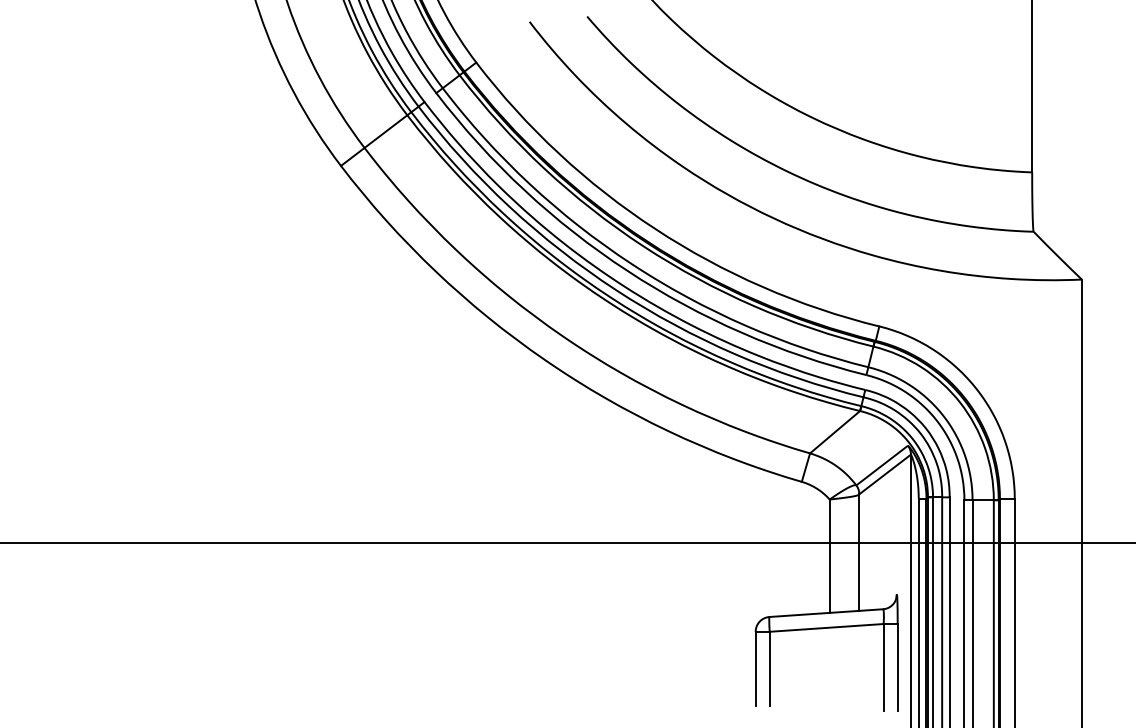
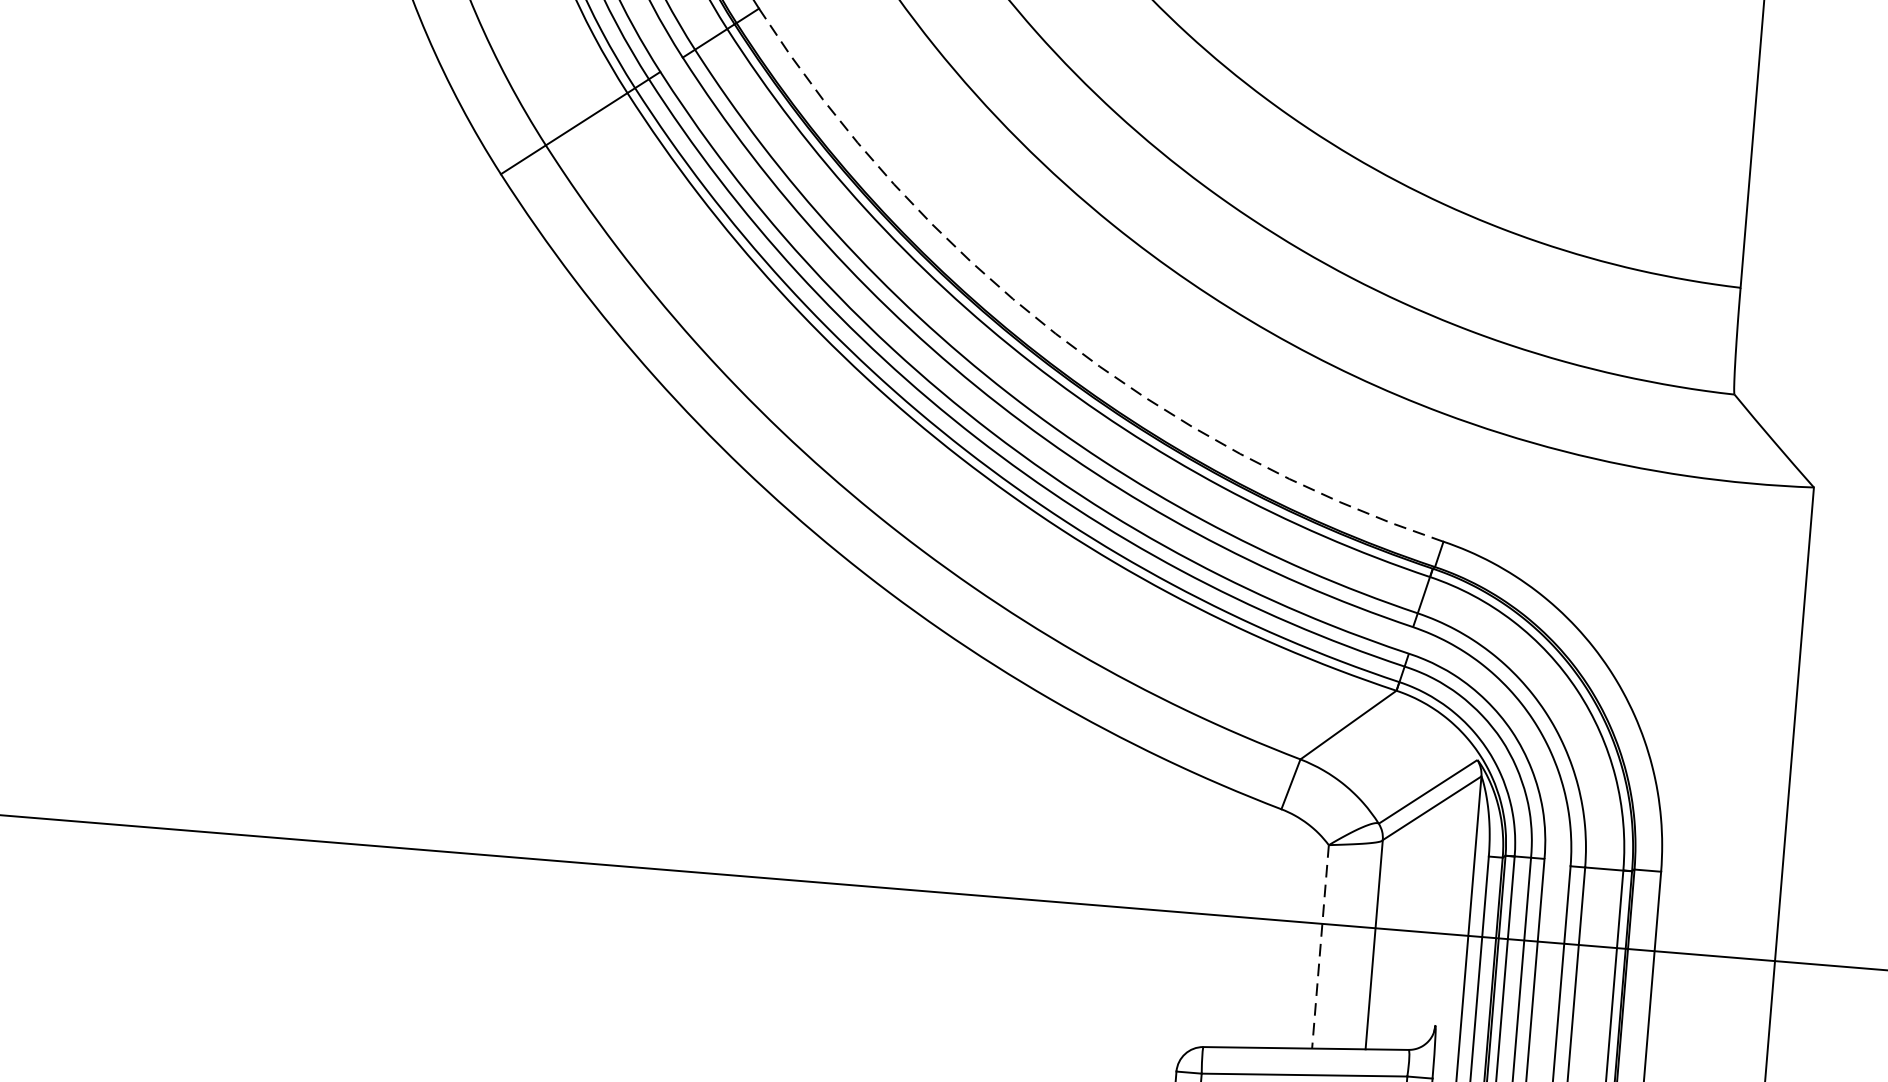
arc: (655, 228) -> (1056, 332), solid -> dashed
line: (829, 556) -> (1320, 947), solid -> dashed

